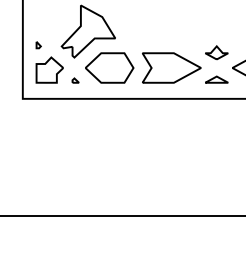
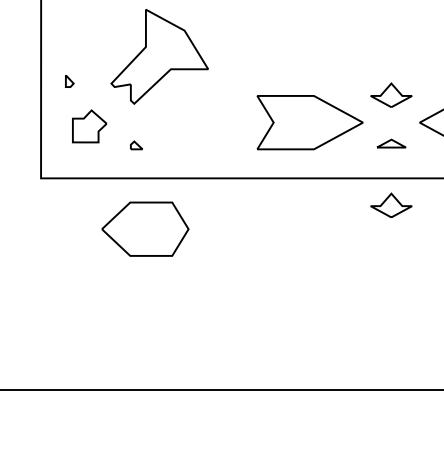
part: (109, 67) -> (145, 228), moved
part: (49, 69) -> (89, 125), size x0.7
part: (216, 79) -> (390, 143), size x0.7
part: (216, 113) -> (390, 204), added

